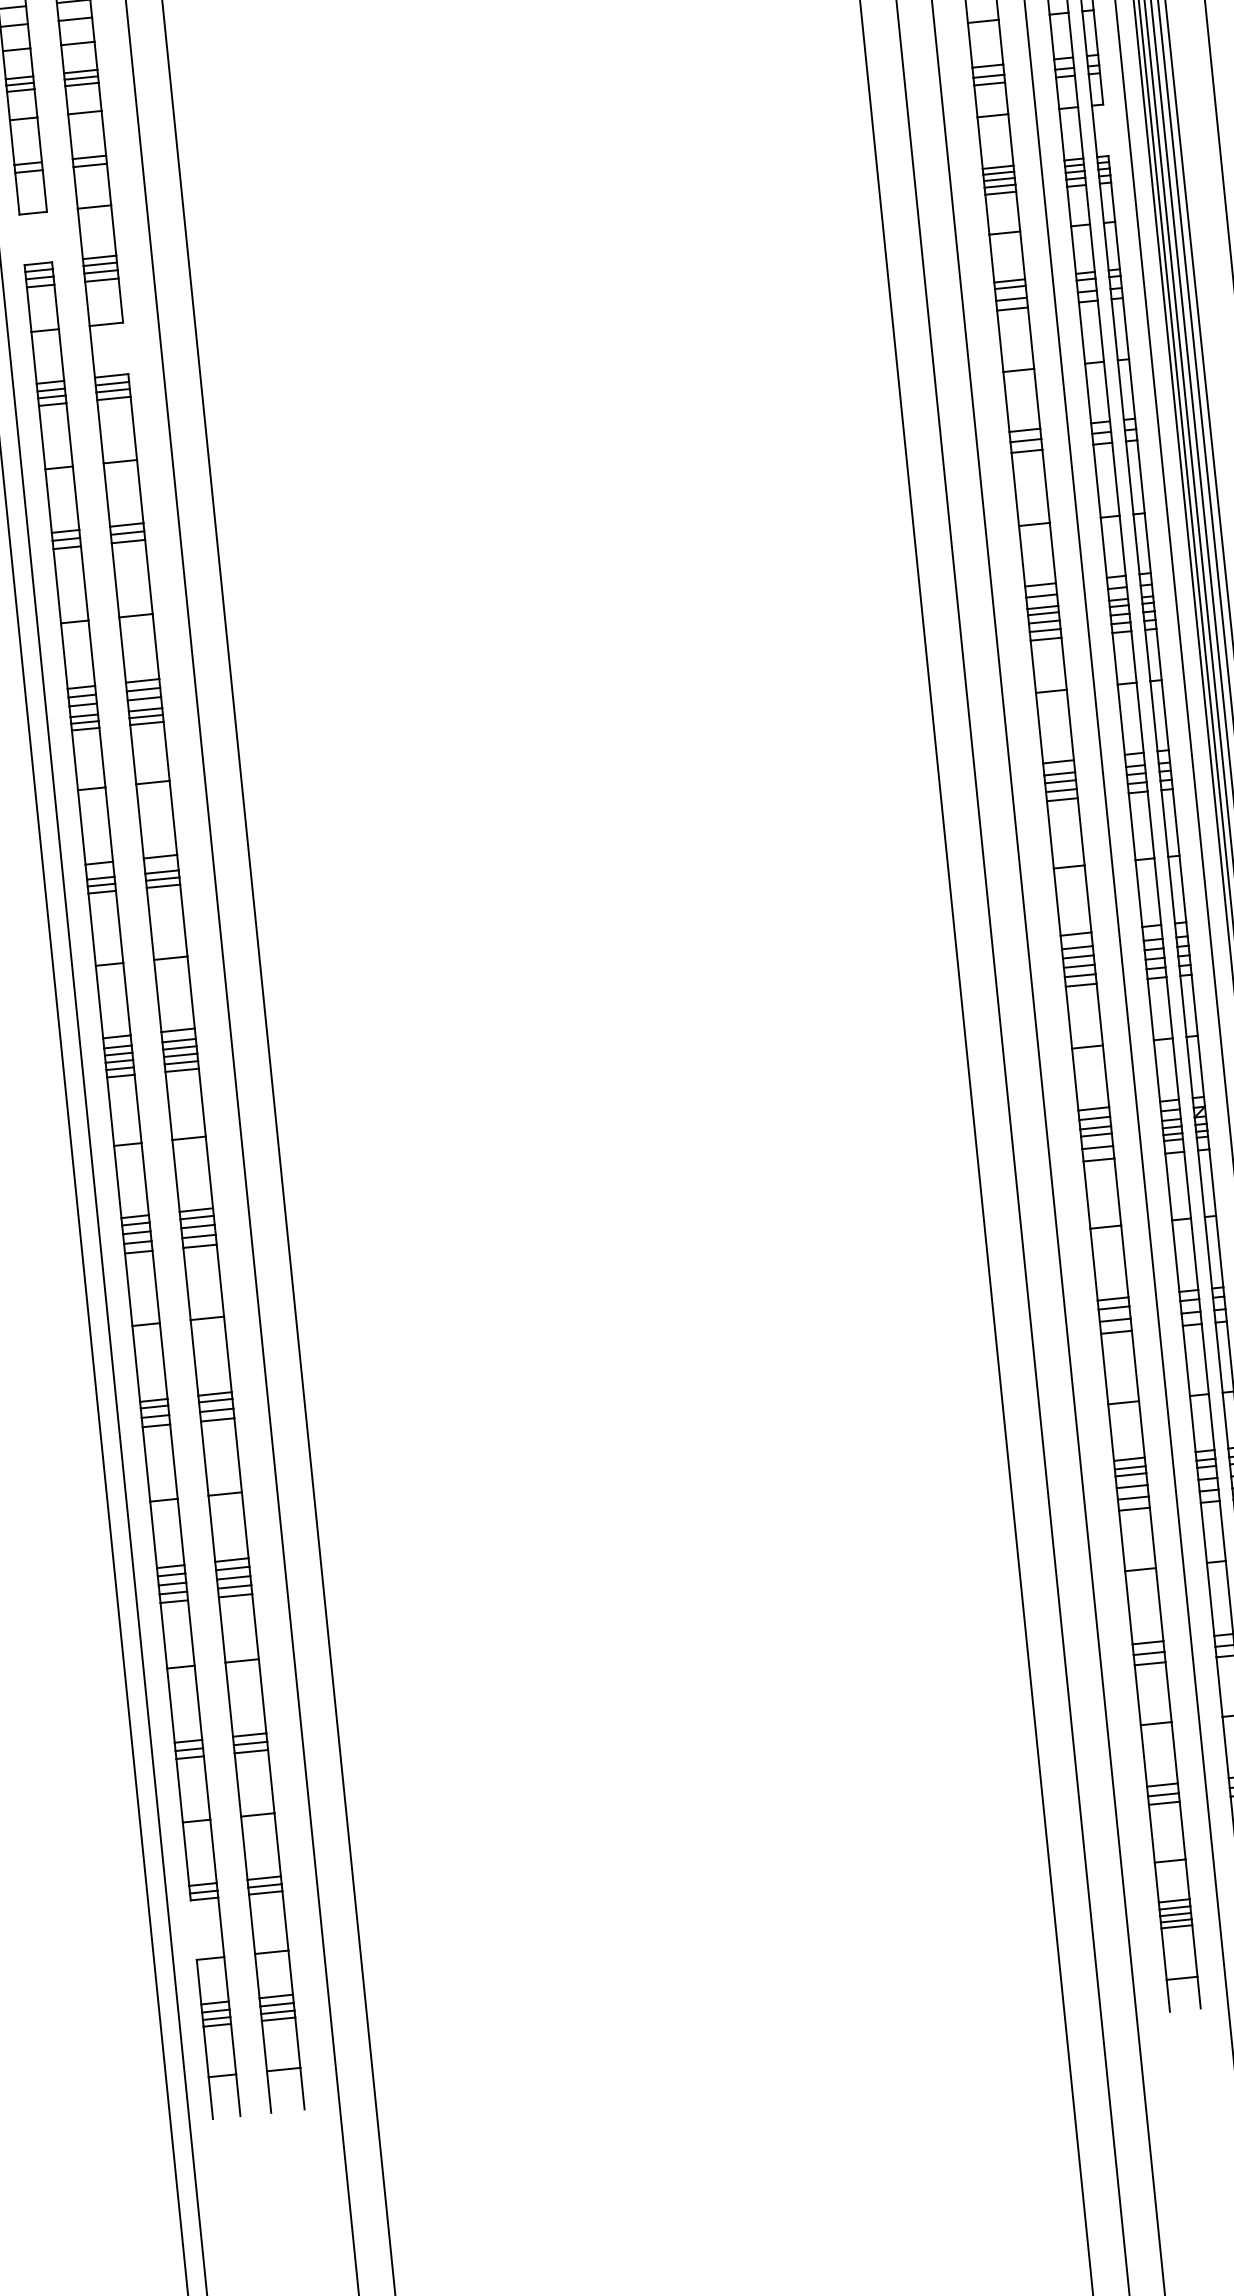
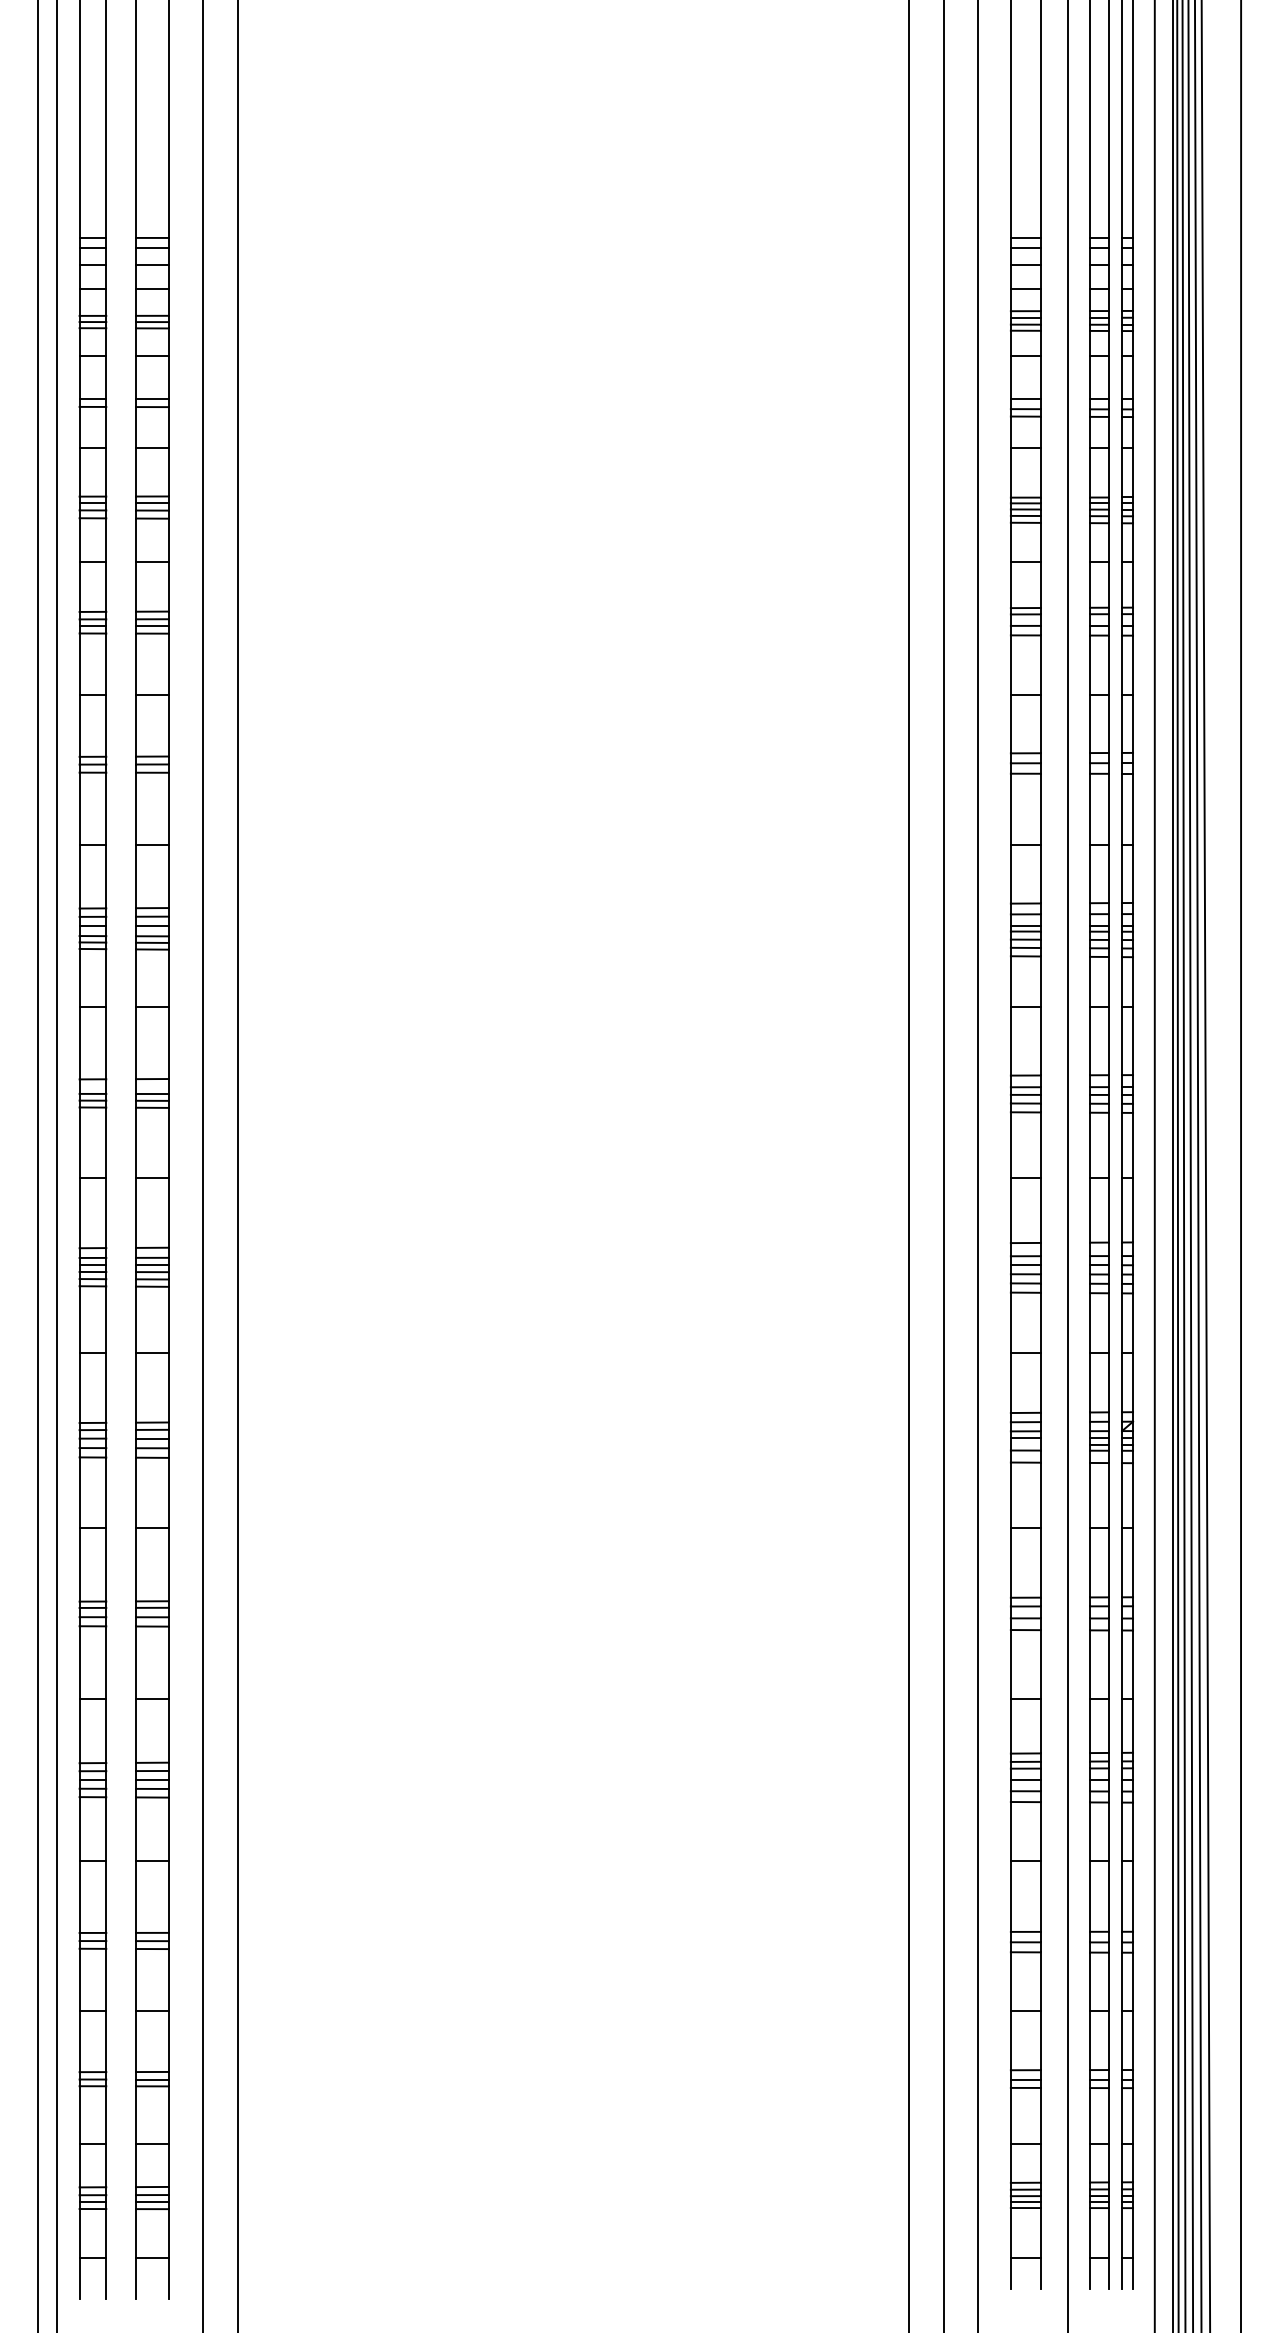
line: (1106, 130) -> (1133, 472), added
line: (49, 236) -> (106, 471), added
line: (21, 239) -> (79, 471), added
line: (125, 348) -> (168, 586), added
line: (193, 1930) -> (79, 2115), added

